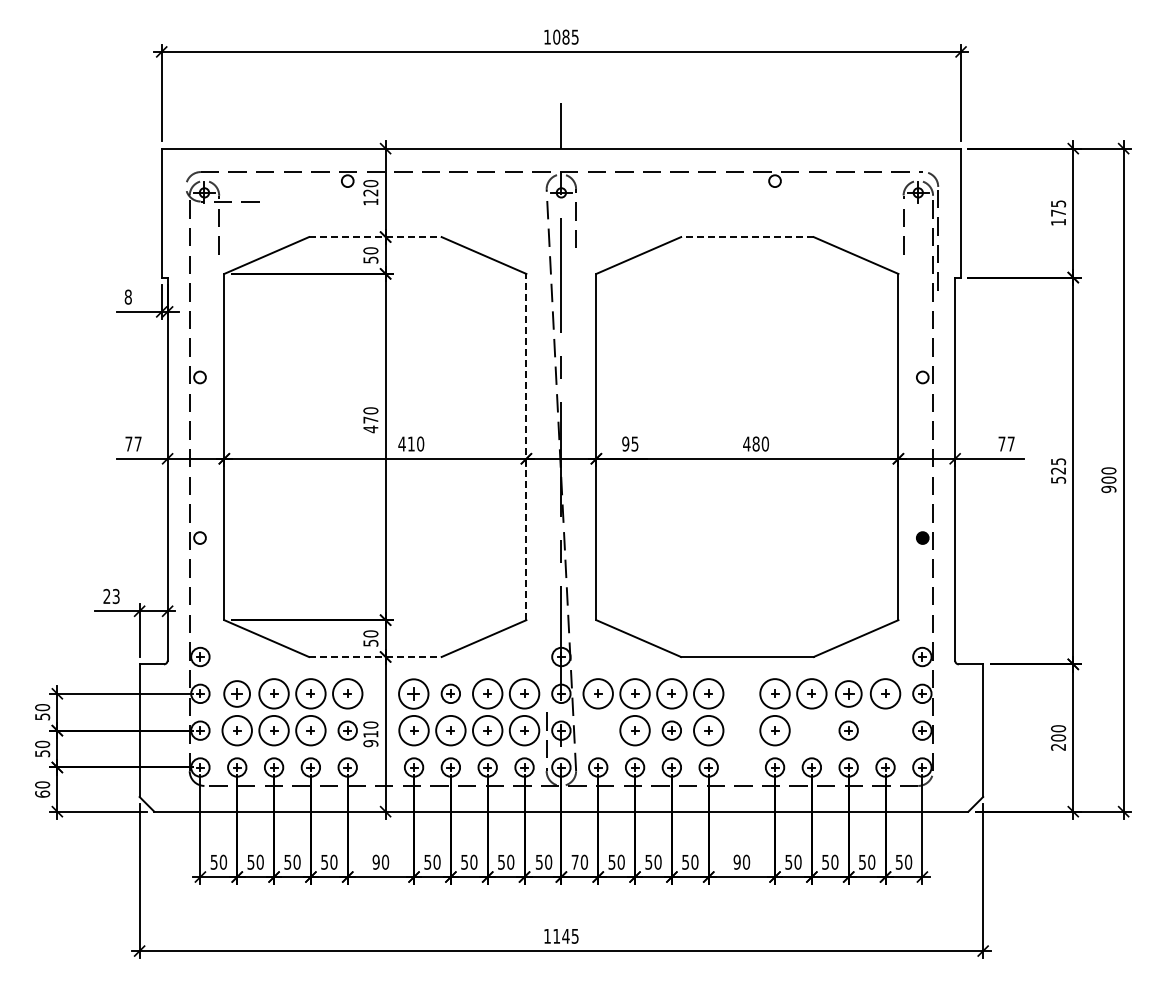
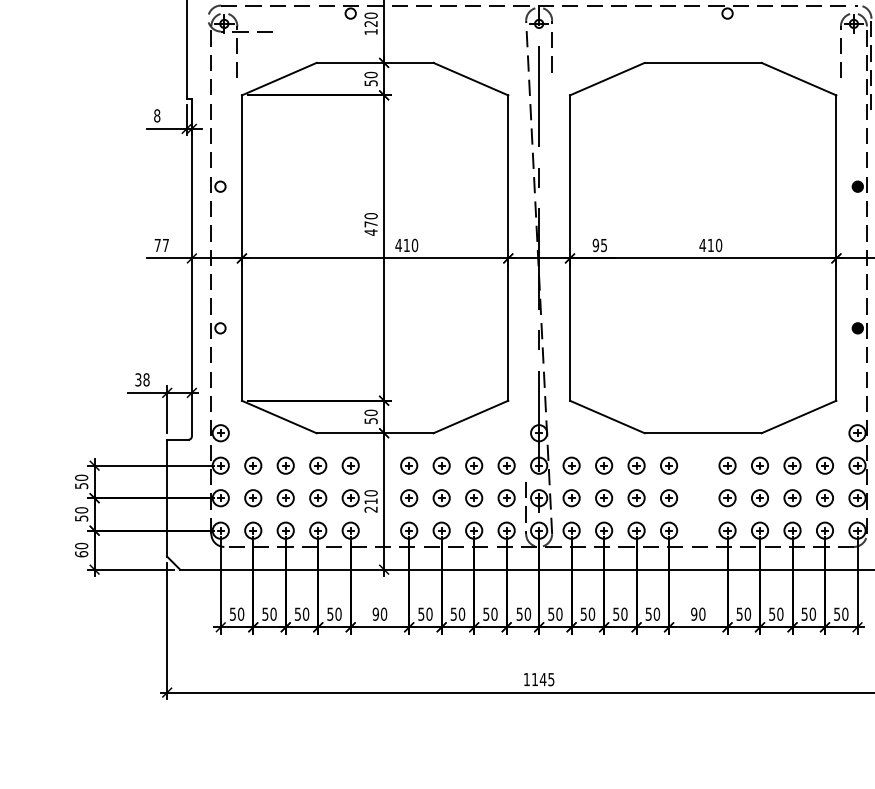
line: (375, 237) -> (375, 63), dashed -> solid
line: (746, 237) -> (702, 63), dashed -> solid
fill: (922, 377) -> (857, 186), added
text: (755, 443) -> (710, 244), 480 -> 410
line: (526, 446) -> (508, 247), dashed -> solid
text: (111, 596) -> (142, 379), 23 -> 38
line: (375, 657) -> (375, 433), dashed -> solid
part: (237, 693) -> (253, 465), size x0.71
circle: (273, 693) -> (285, 465), size x0.62
circle: (310, 693) -> (317, 465), size x0.62
circle: (347, 693) -> (350, 465), size x0.62
part: (414, 693) -> (409, 465), size x0.62
circle: (487, 693) -> (473, 465), size x0.62
circle: (524, 693) -> (506, 465), size x0.62
circle: (598, 693) -> (571, 465), size x0.62
circle: (634, 693) -> (603, 465), size x0.62
circle: (671, 693) -> (636, 465), size x0.62
circle: (708, 693) -> (668, 465), size x0.62
circle: (774, 693) -> (727, 465), size x0.62
circle: (811, 693) -> (759, 465), size x0.62
part: (848, 693) -> (792, 465), size x0.71
circle: (885, 693) -> (824, 465), size x0.62
circle: (237, 730) -> (253, 498), size x0.62
circle: (273, 730) -> (285, 498), size x0.62
circle: (310, 730) -> (317, 498), size x0.62
circle: (413, 730) -> (408, 498), size x0.62
circle: (450, 730) -> (441, 498), size x0.62
circle: (487, 730) -> (473, 498), size x0.62
circle: (524, 730) -> (506, 498), size x0.62
part: (598, 730) -> (571, 498), added
circle: (634, 730) -> (603, 498), size x0.62
circle: (708, 730) -> (668, 498), size x0.62
circle: (774, 730) -> (727, 498), size x0.62
part: (811, 730) -> (759, 498), added
part: (885, 730) -> (824, 498), added
text: (370, 743) -> (370, 509), 910 -> 210
text: (574, 862) -> (550, 614), 70 -> 50

